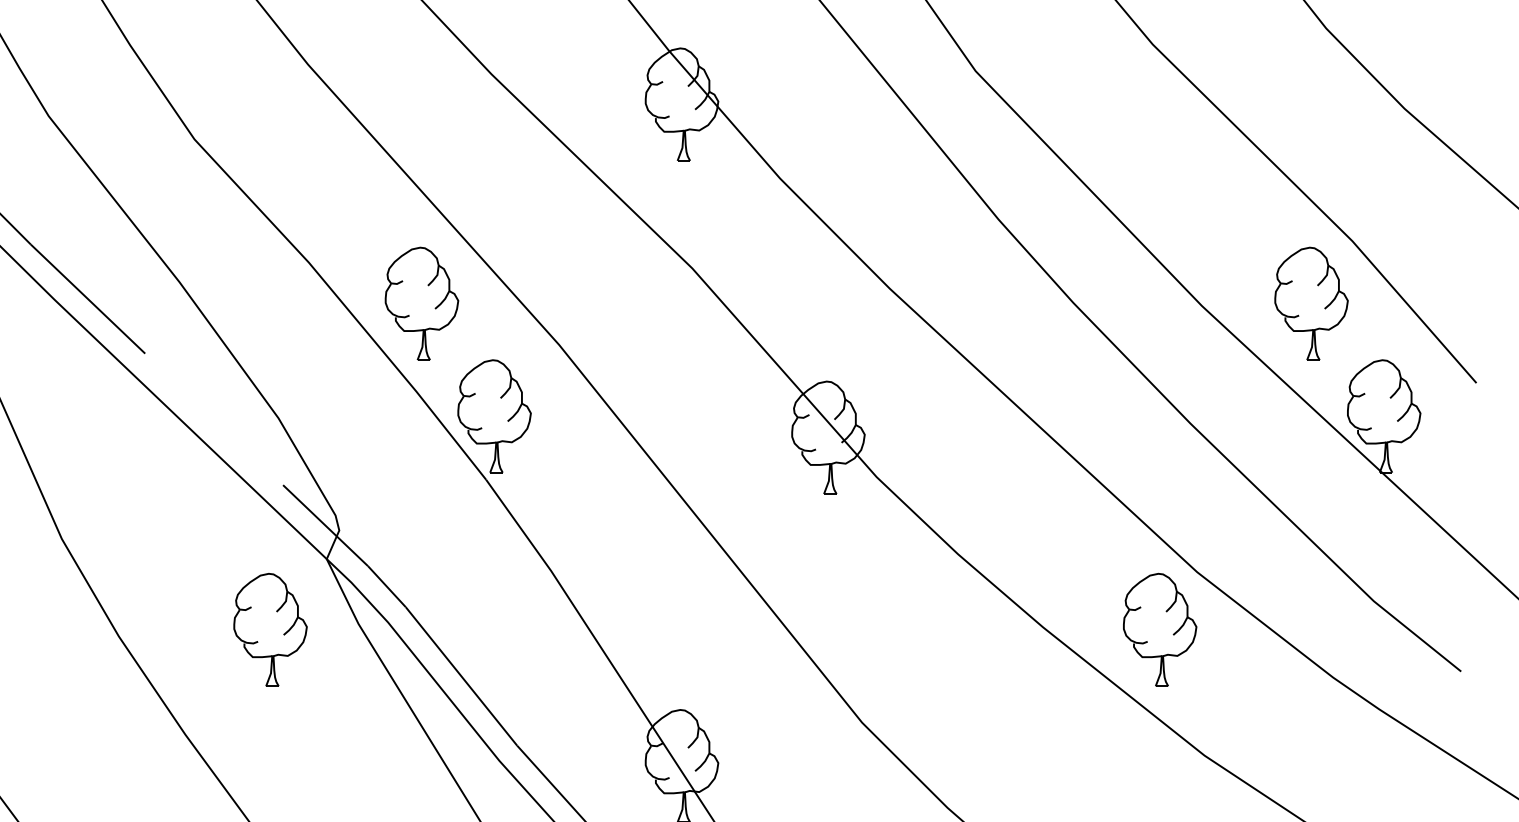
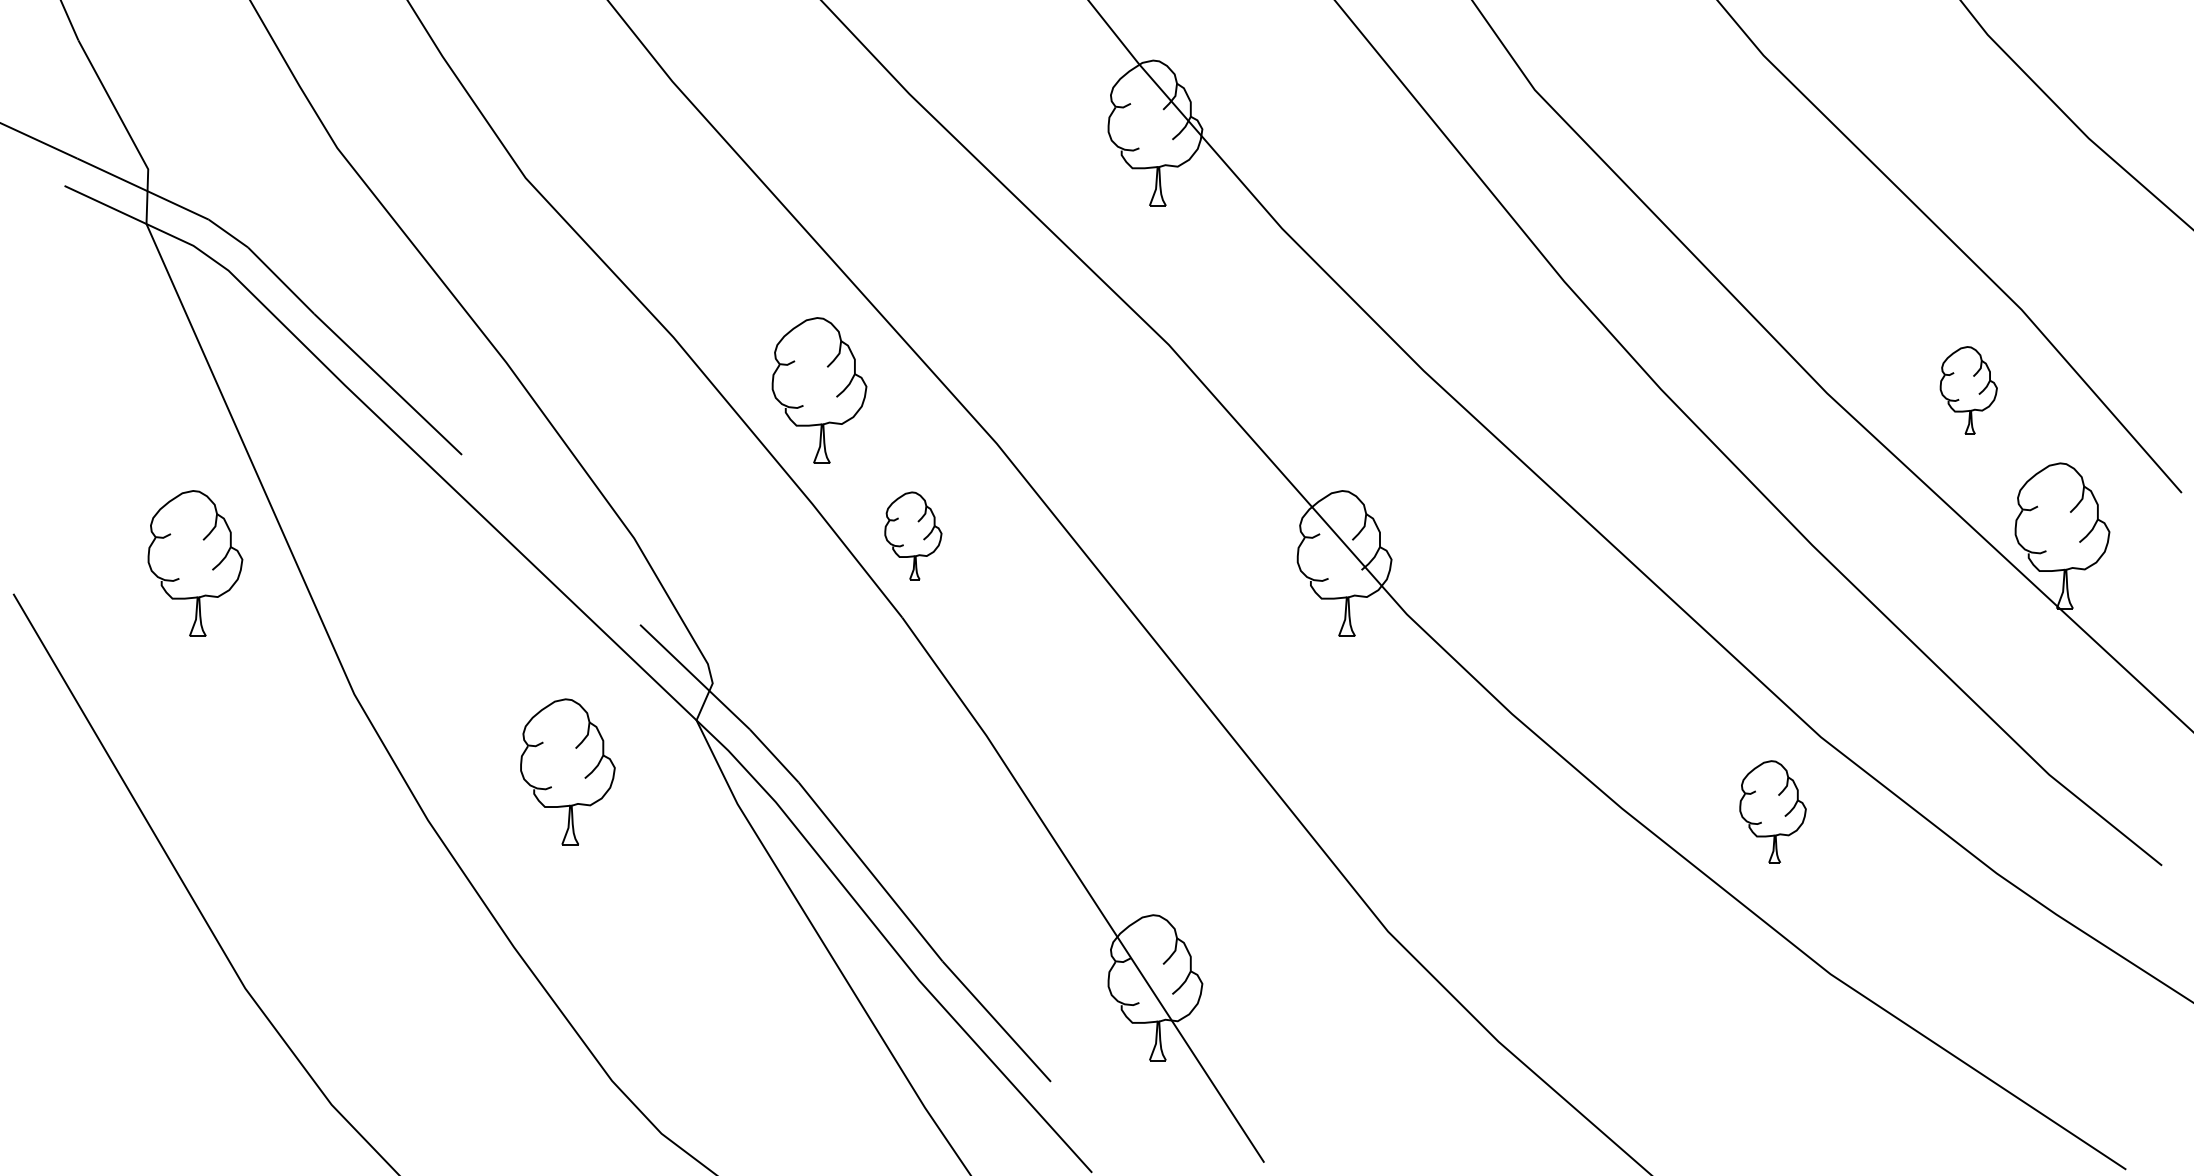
part: (1311, 303) -> (1968, 390), size x0.6
part: (494, 416) -> (913, 535), size x0.6
part: (270, 629) -> (567, 771), moved
part: (1159, 629) -> (1772, 811), size x0.7

